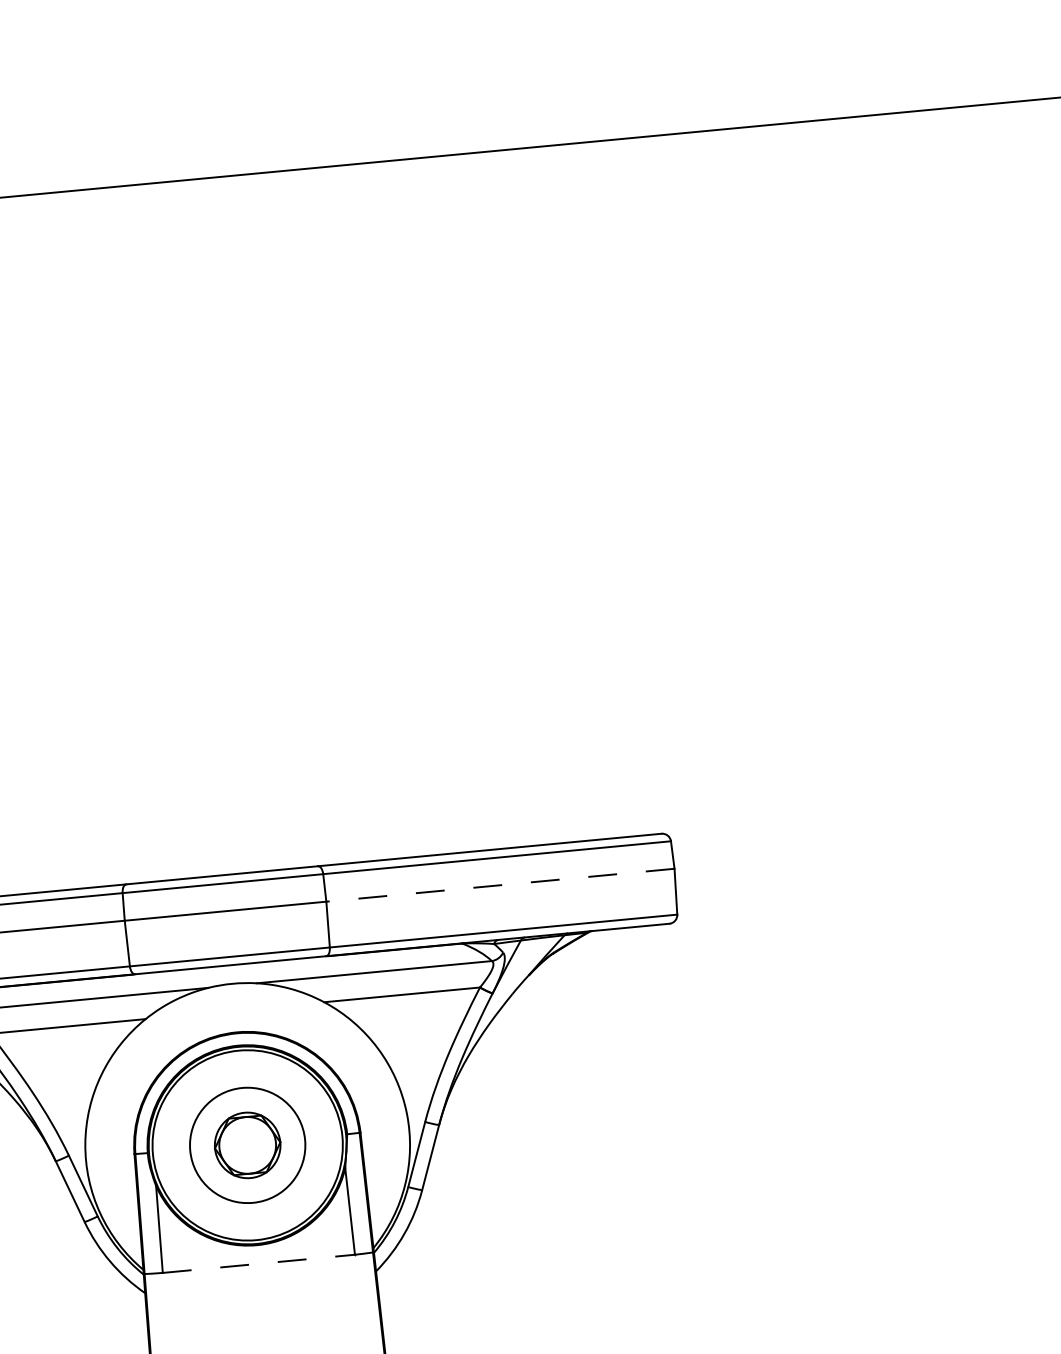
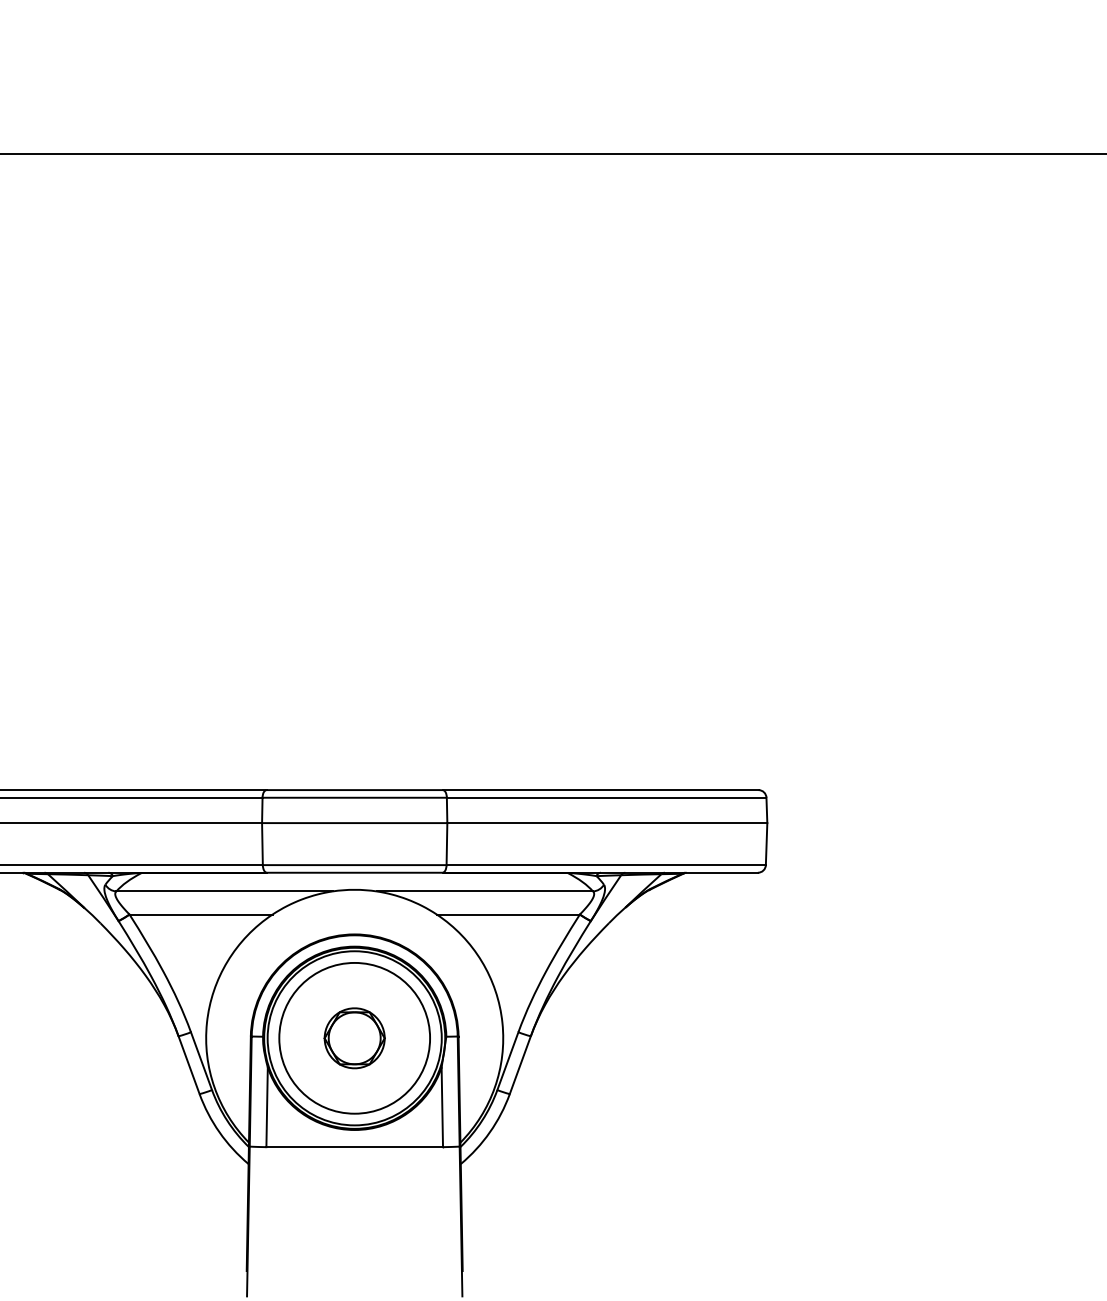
line: (500, 885) -> (607, 823), dashed -> solid
circle: (247, 1144) -> (354, 1037), size x1.43
line: (259, 1264) -> (355, 1147), dashed -> solid

